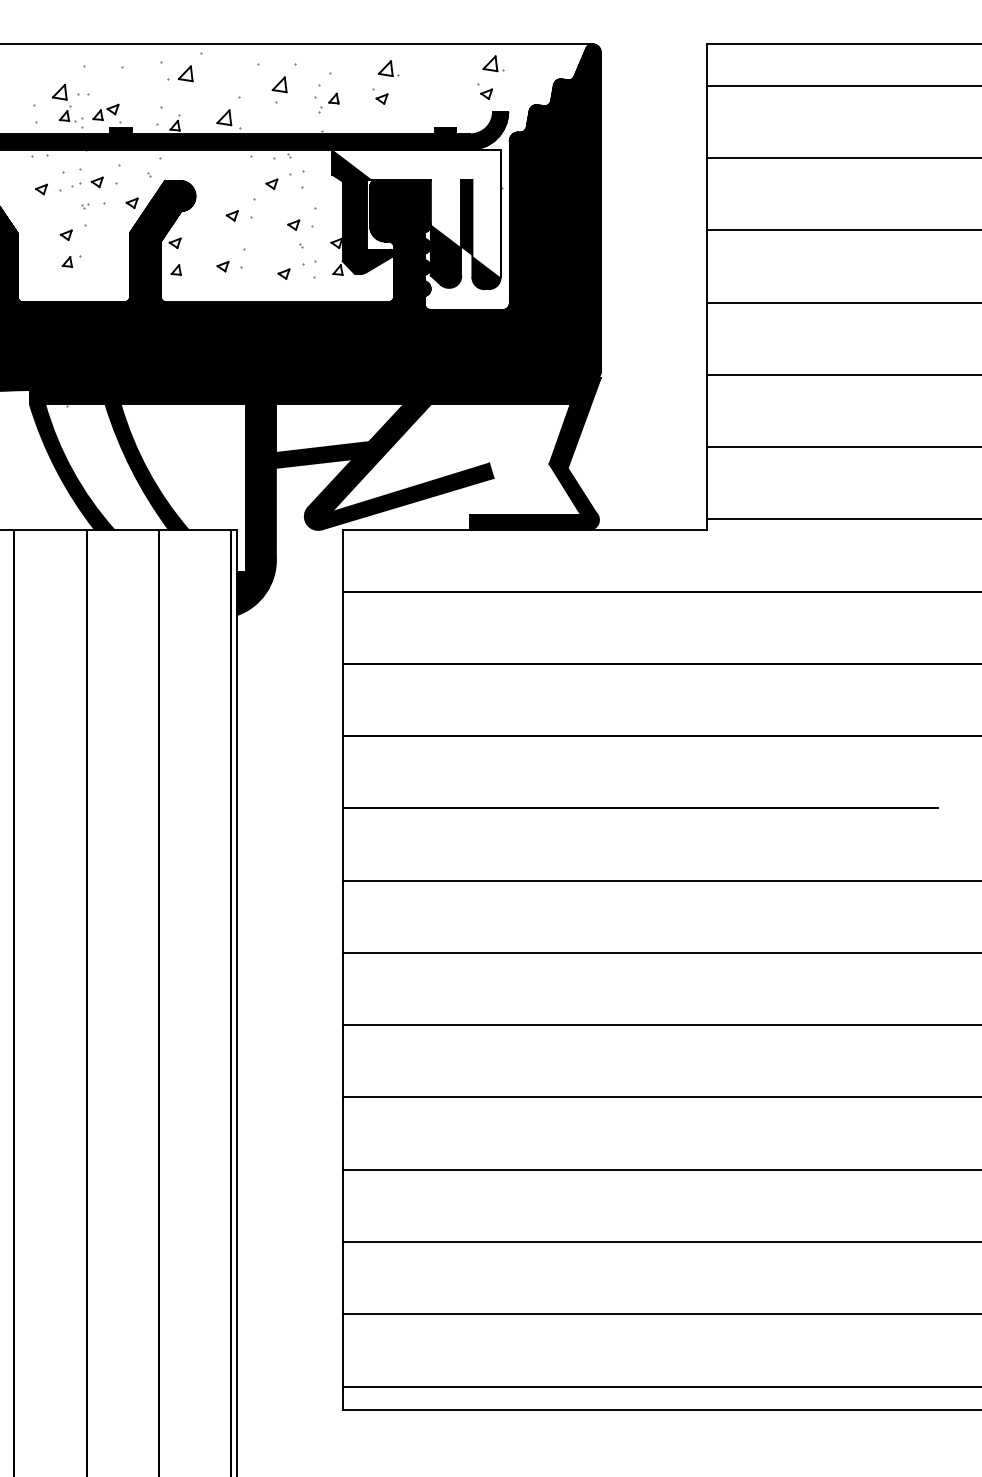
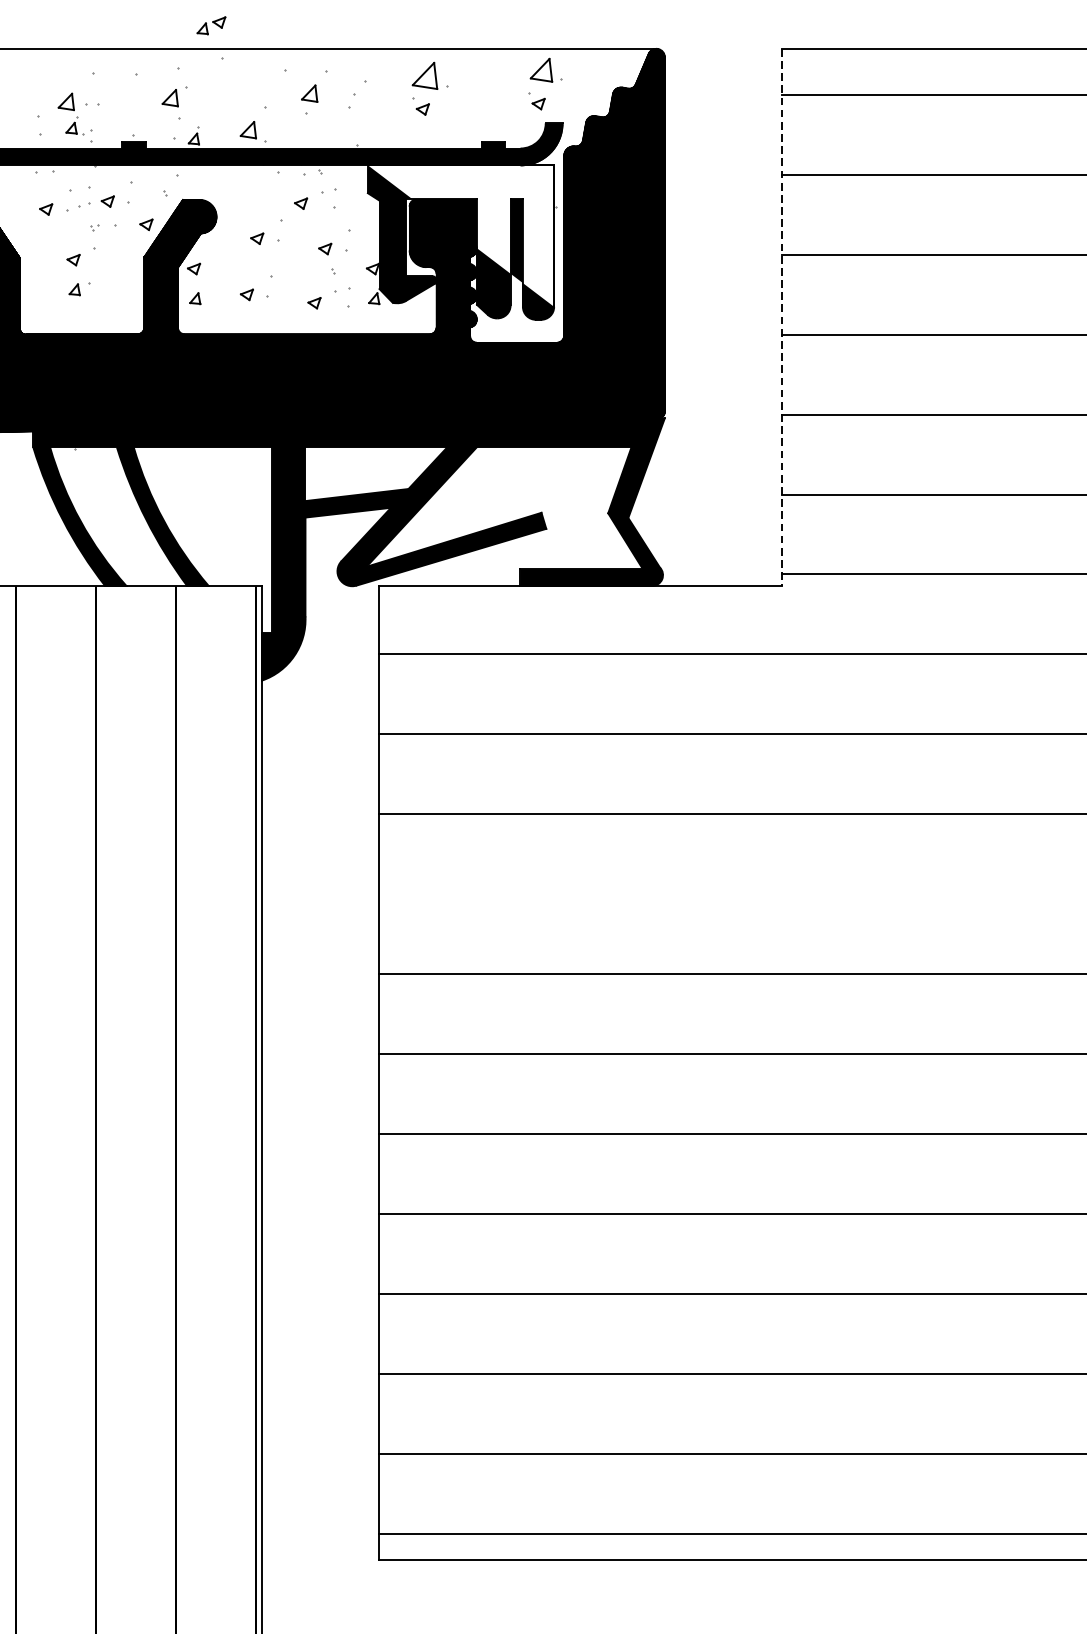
part: (493, 63) -> (546, 70), size x1.4
part: (388, 68) -> (430, 75), size x1.6
part: (185, 73) -> (170, 97), moved
part: (328, 102) -> (363, 113), removed
part: (105, 112) -> (210, 25), moved
line: (706, 287) -> (781, 317), solid -> dashed
line: (640, 808) -> (708, 894), removed

